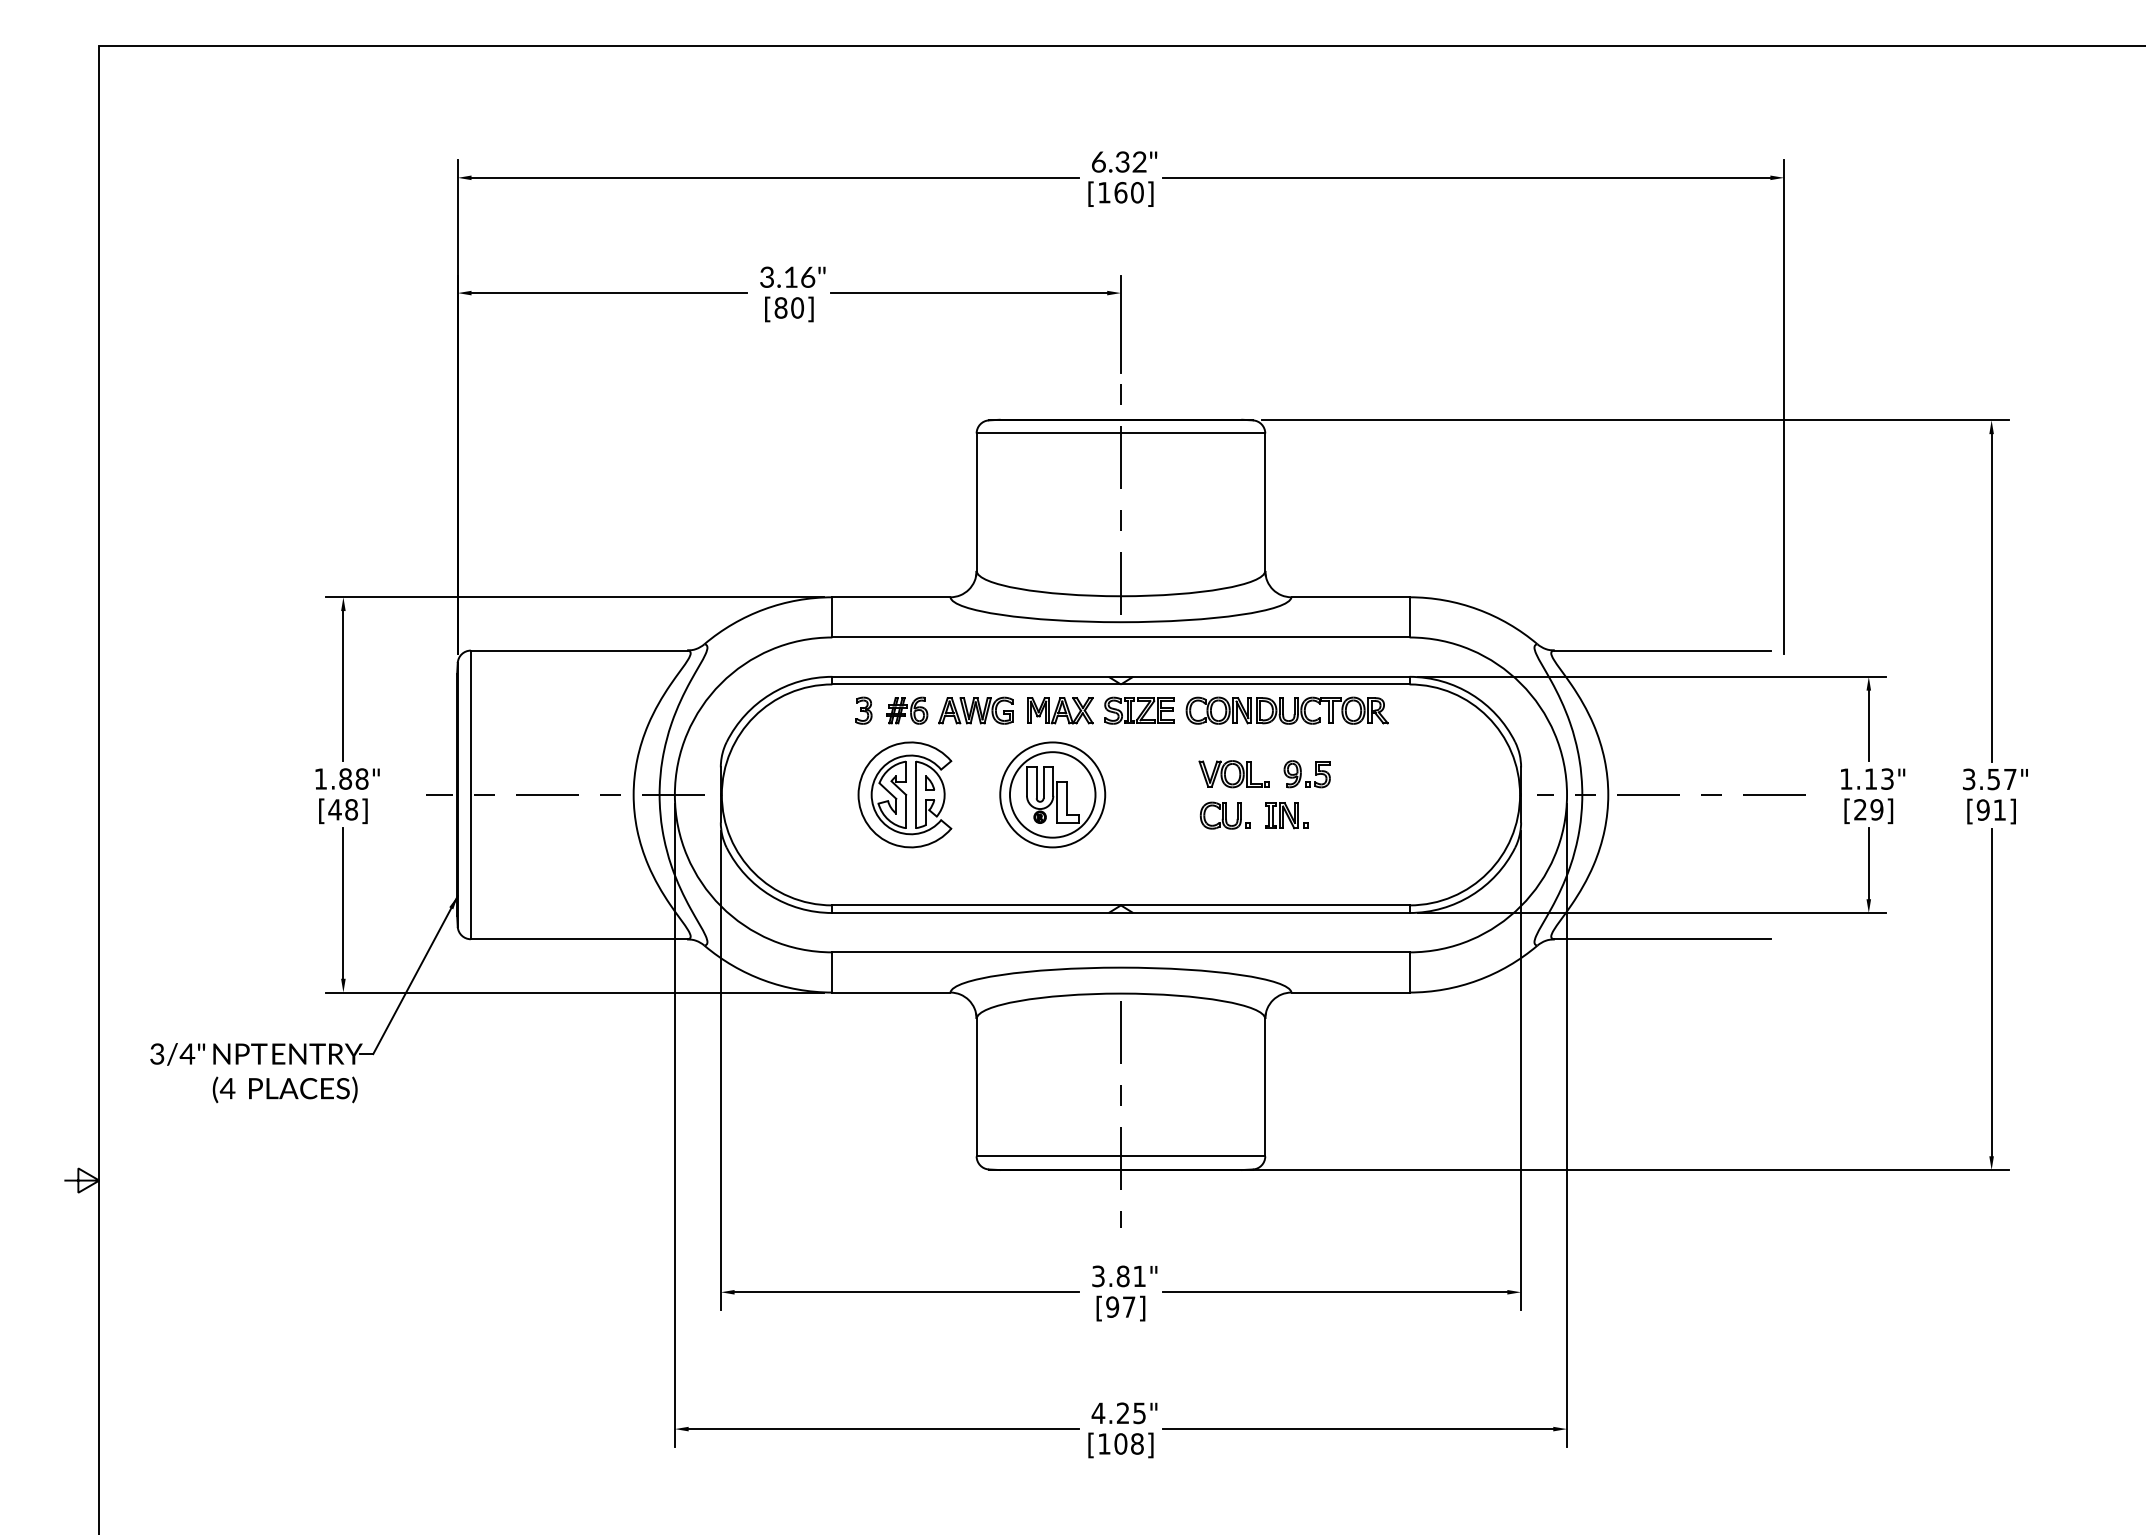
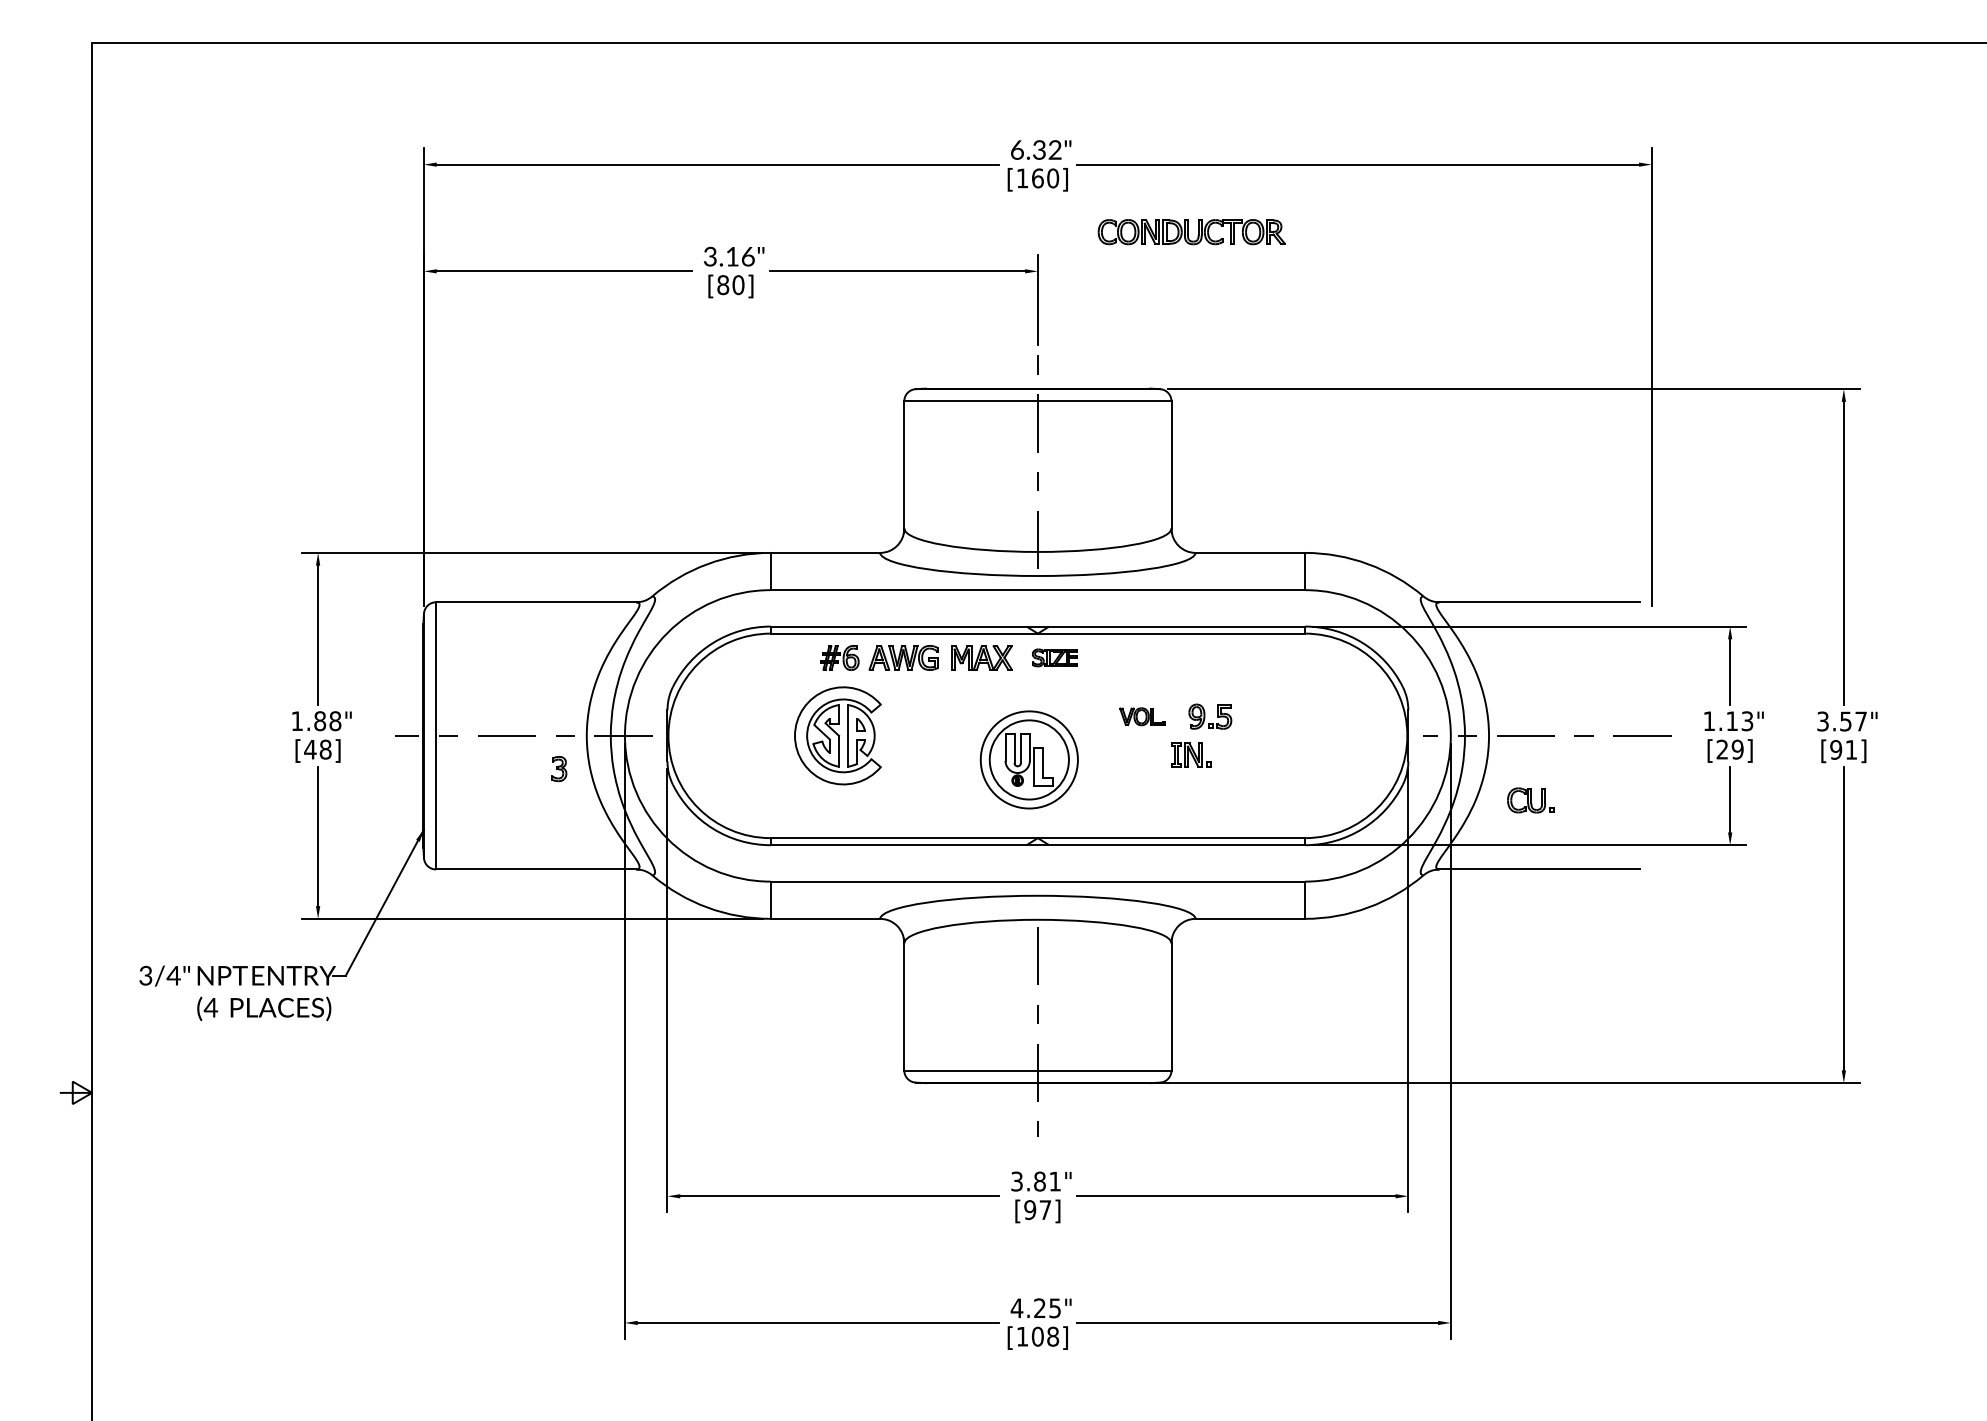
part: (863, 710) -> (558, 768), moved
part: (1139, 710) -> (1055, 657), size x0.7
part: (1286, 710) -> (1191, 231), moved
part: (1233, 774) -> (1142, 716), size x0.7
part: (1052, 794) -> (1029, 759), moved
part: (1224, 815) -> (1529, 800), moved

